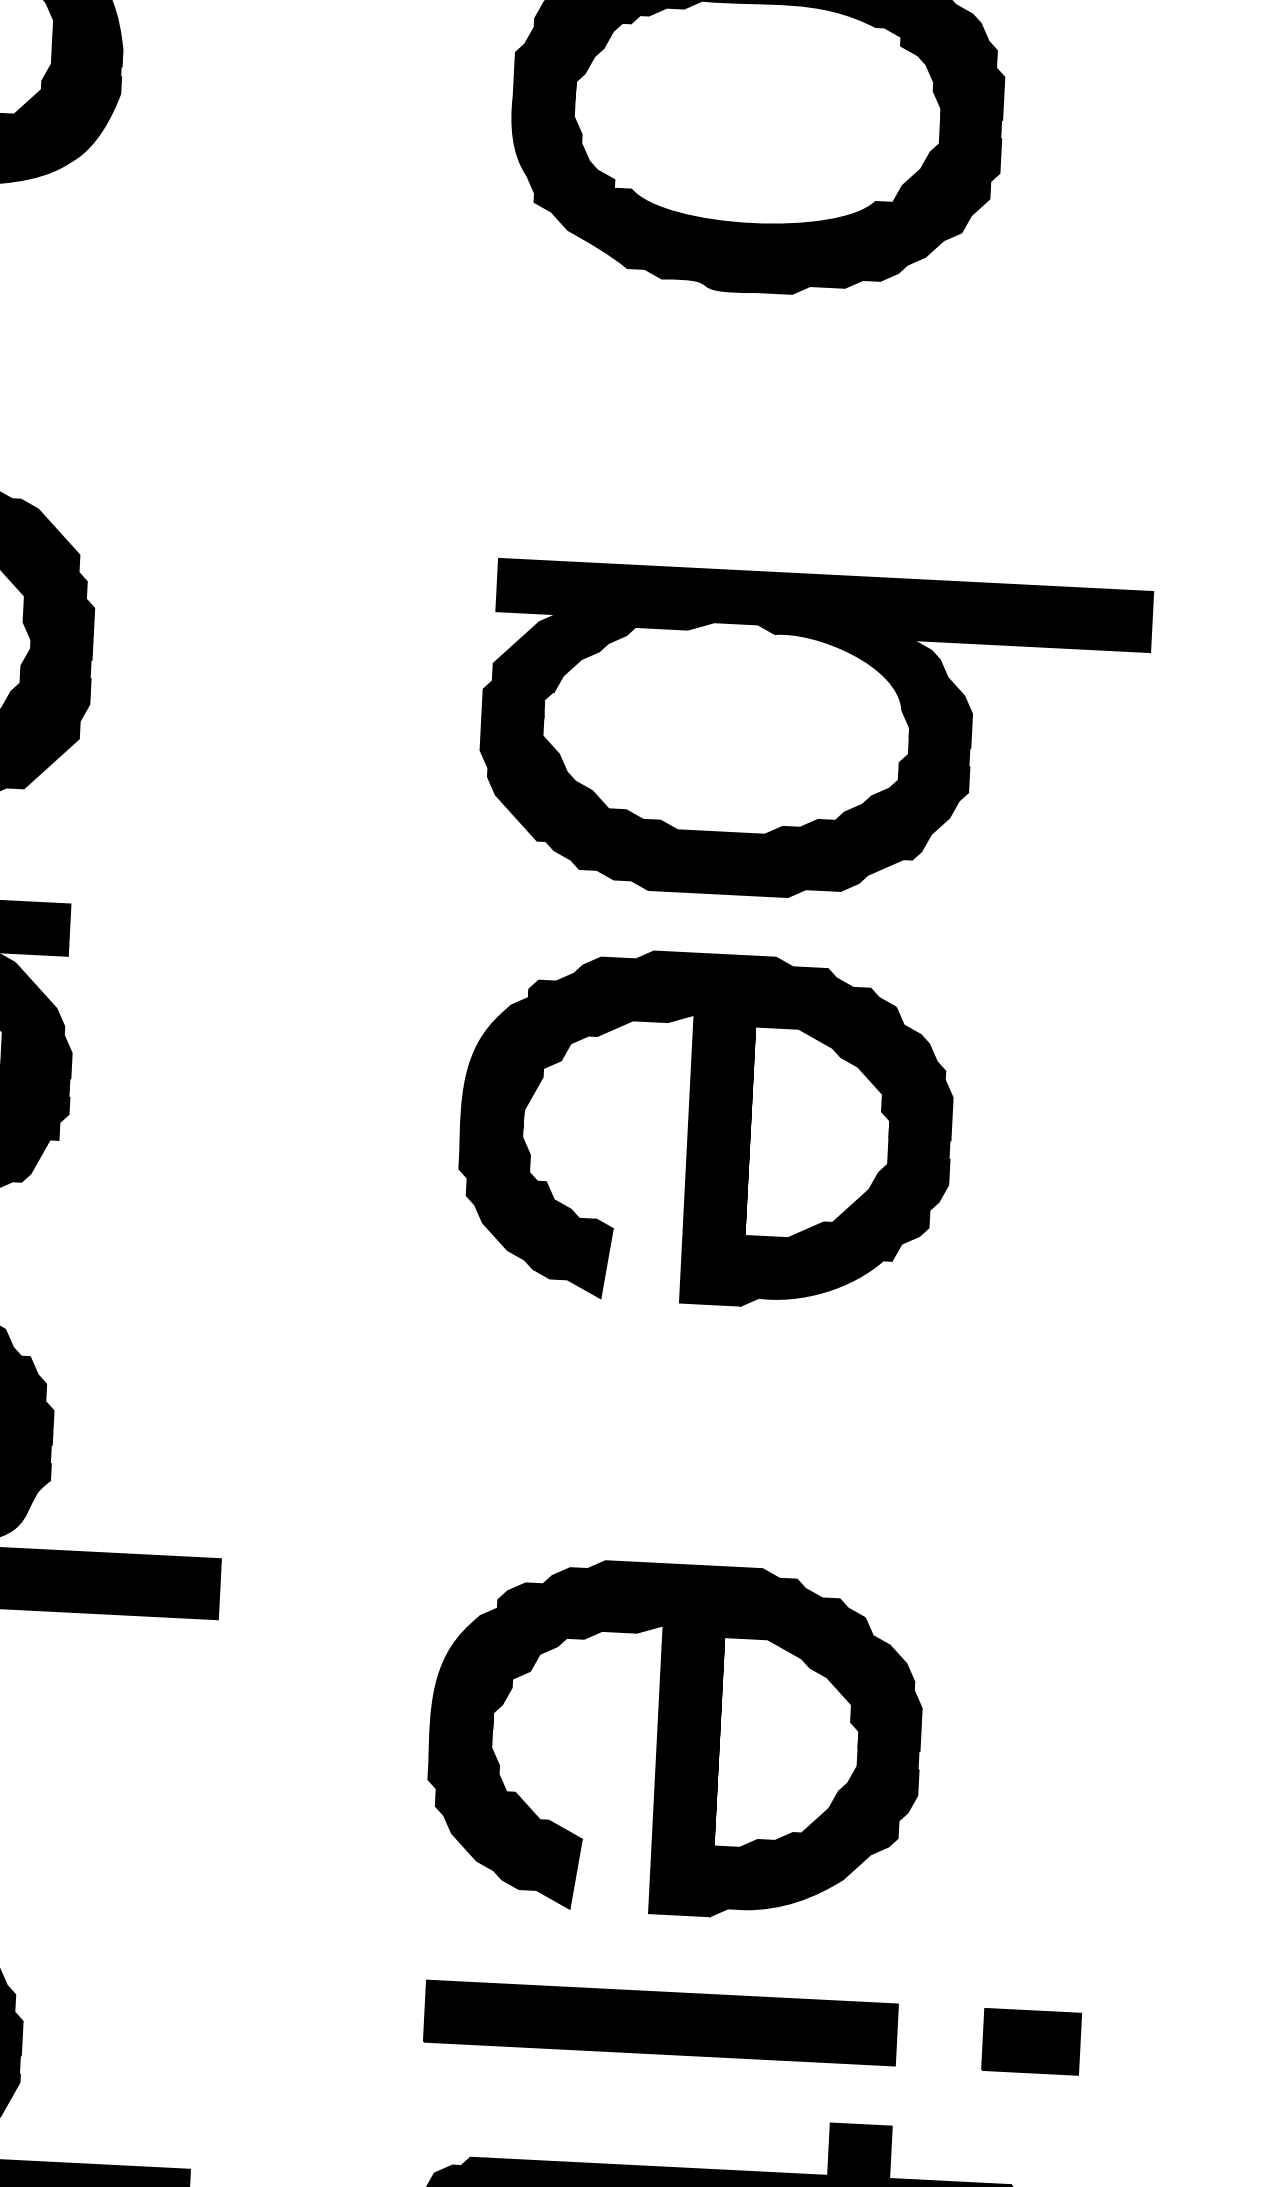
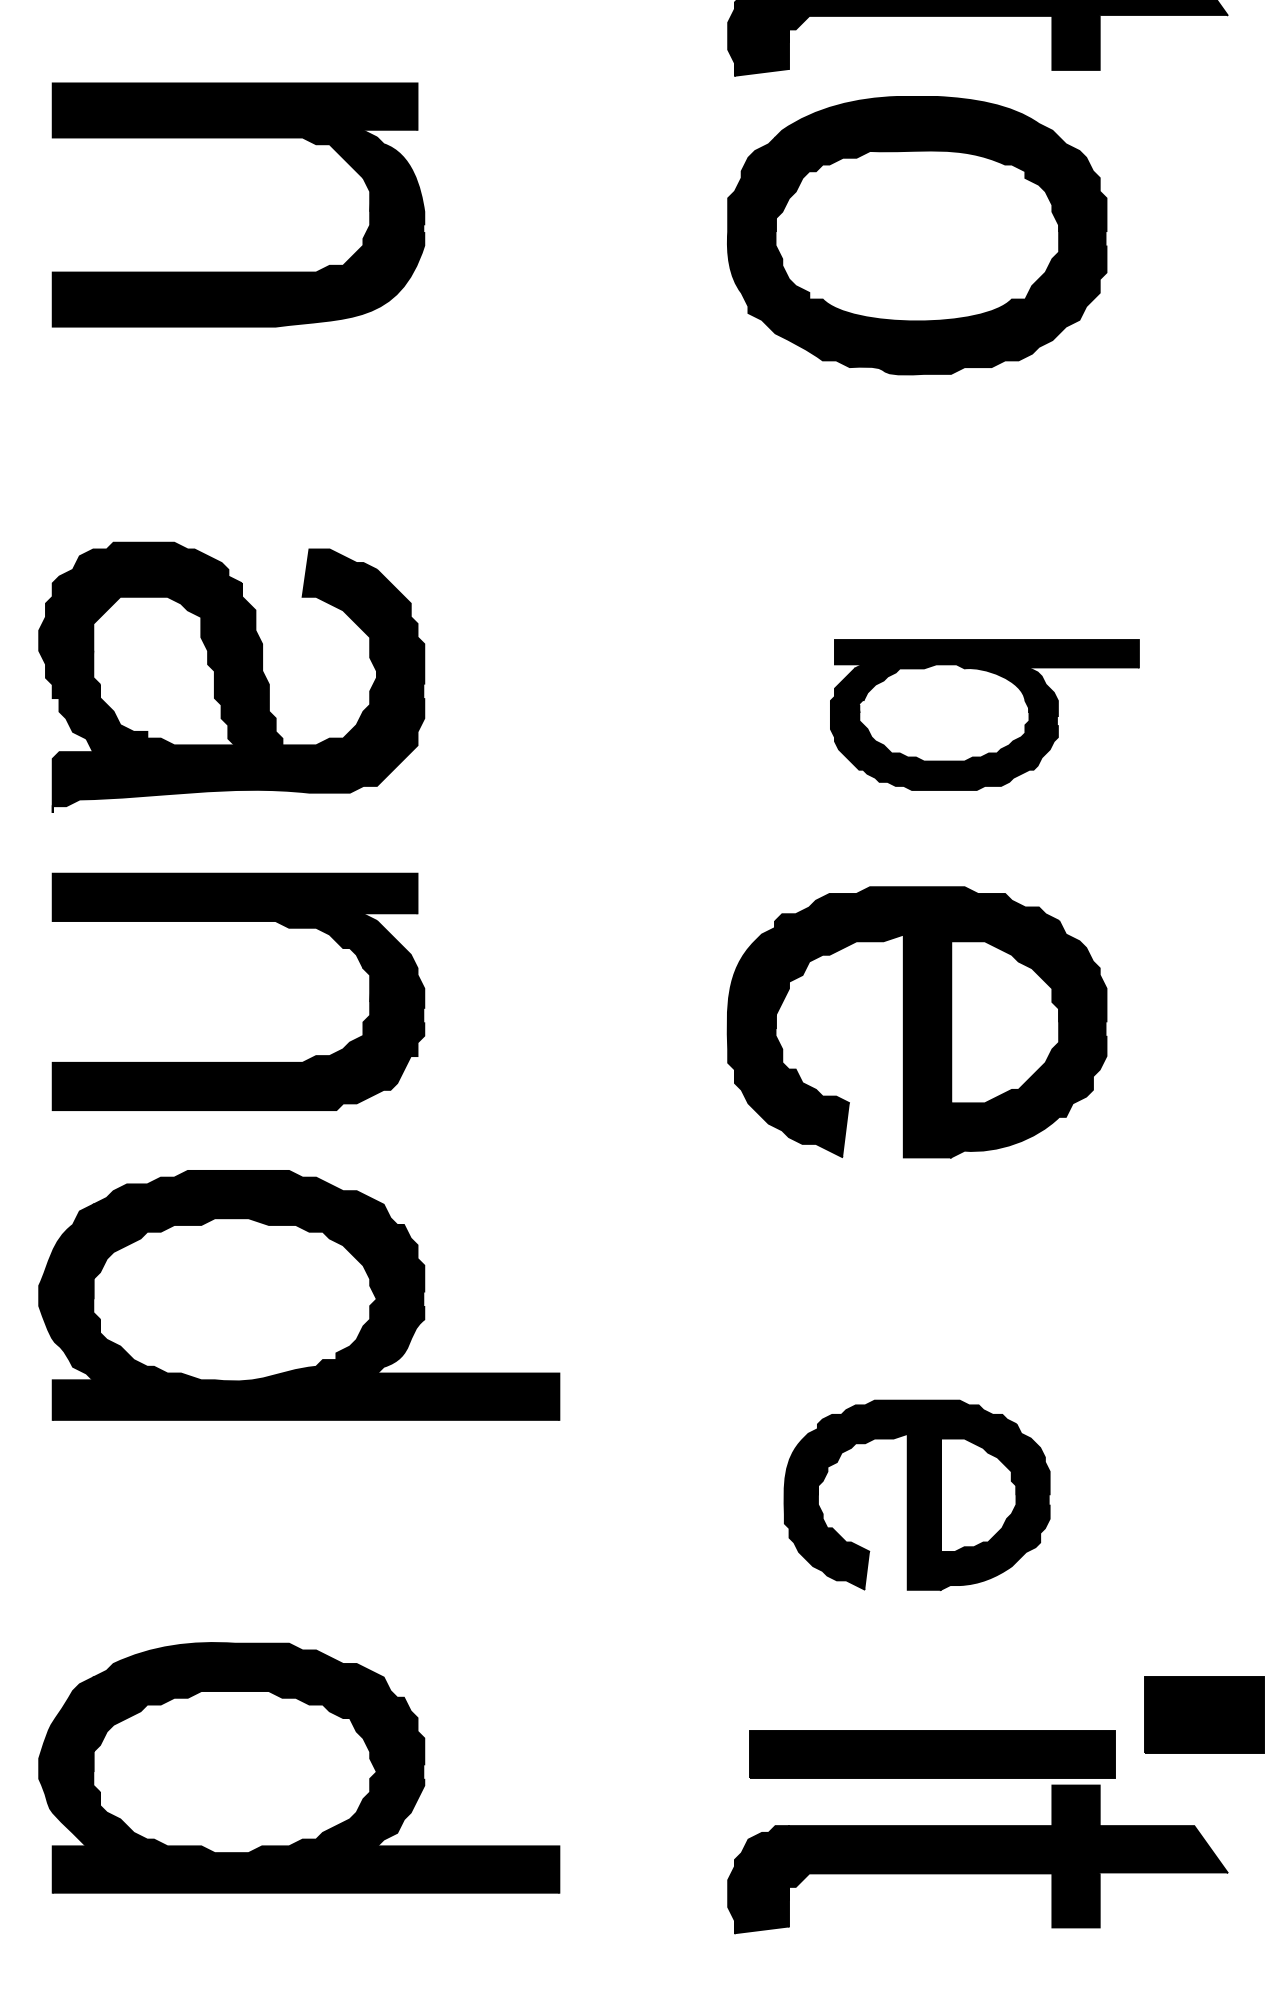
part: (813, 735) -> (984, 714), size x0.6
part: (674, 1740) -> (916, 1495), size x0.7
part: (661, 2022) -> (932, 1754), moved
part: (1031, 2041) -> (1204, 1714), size x1.6

